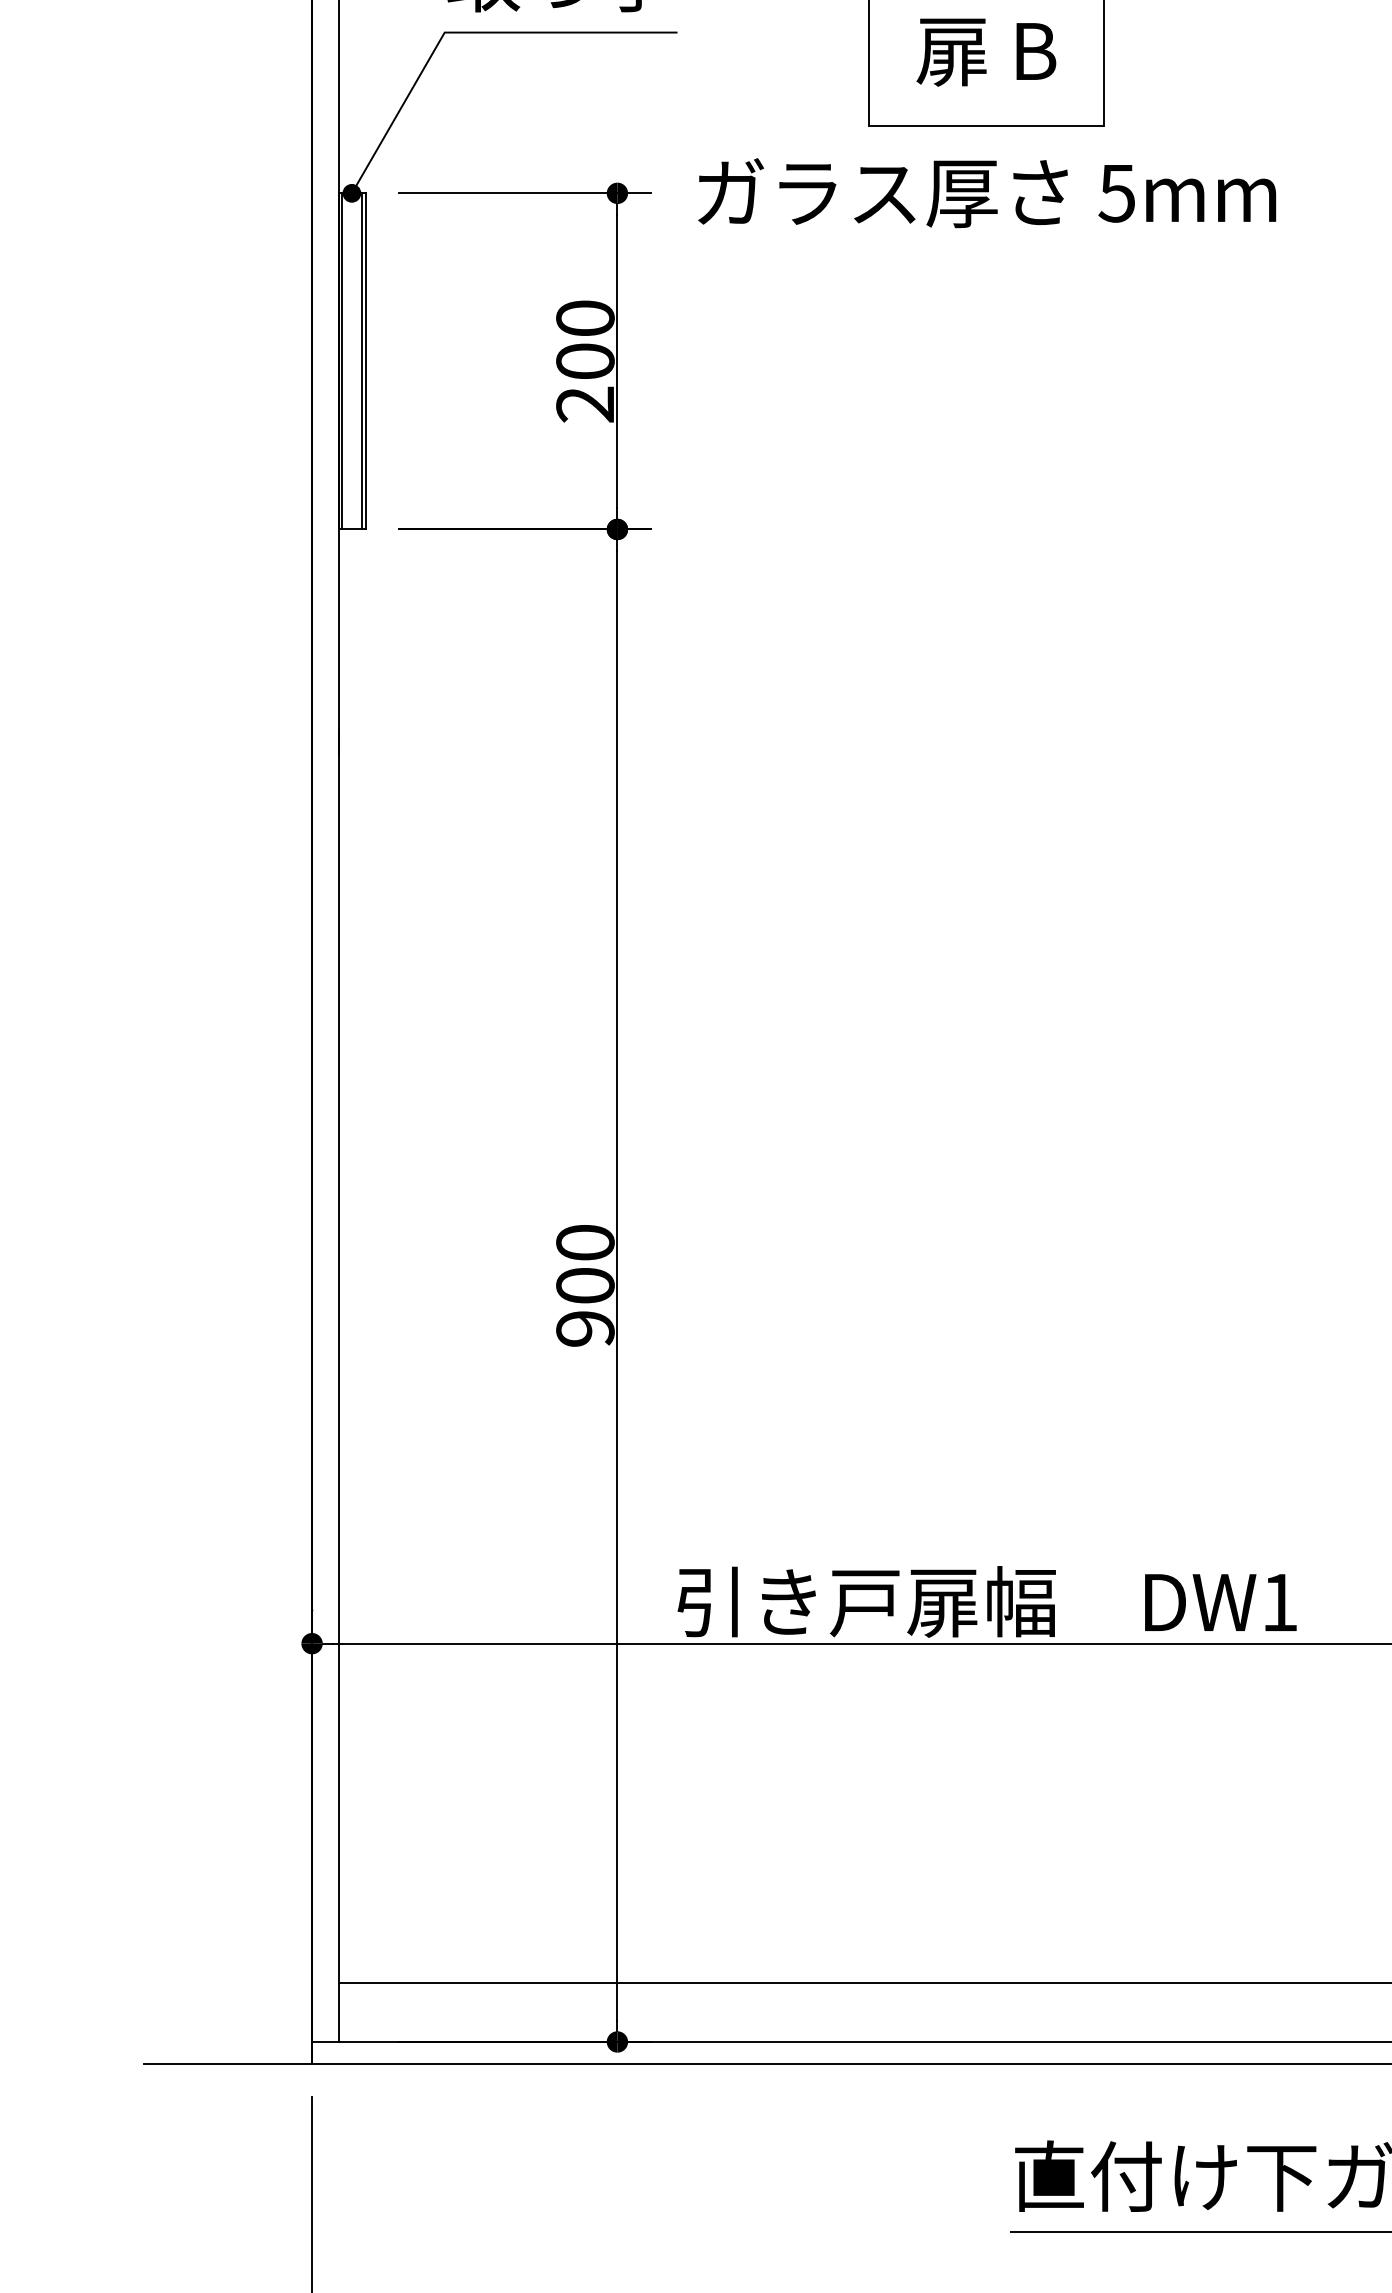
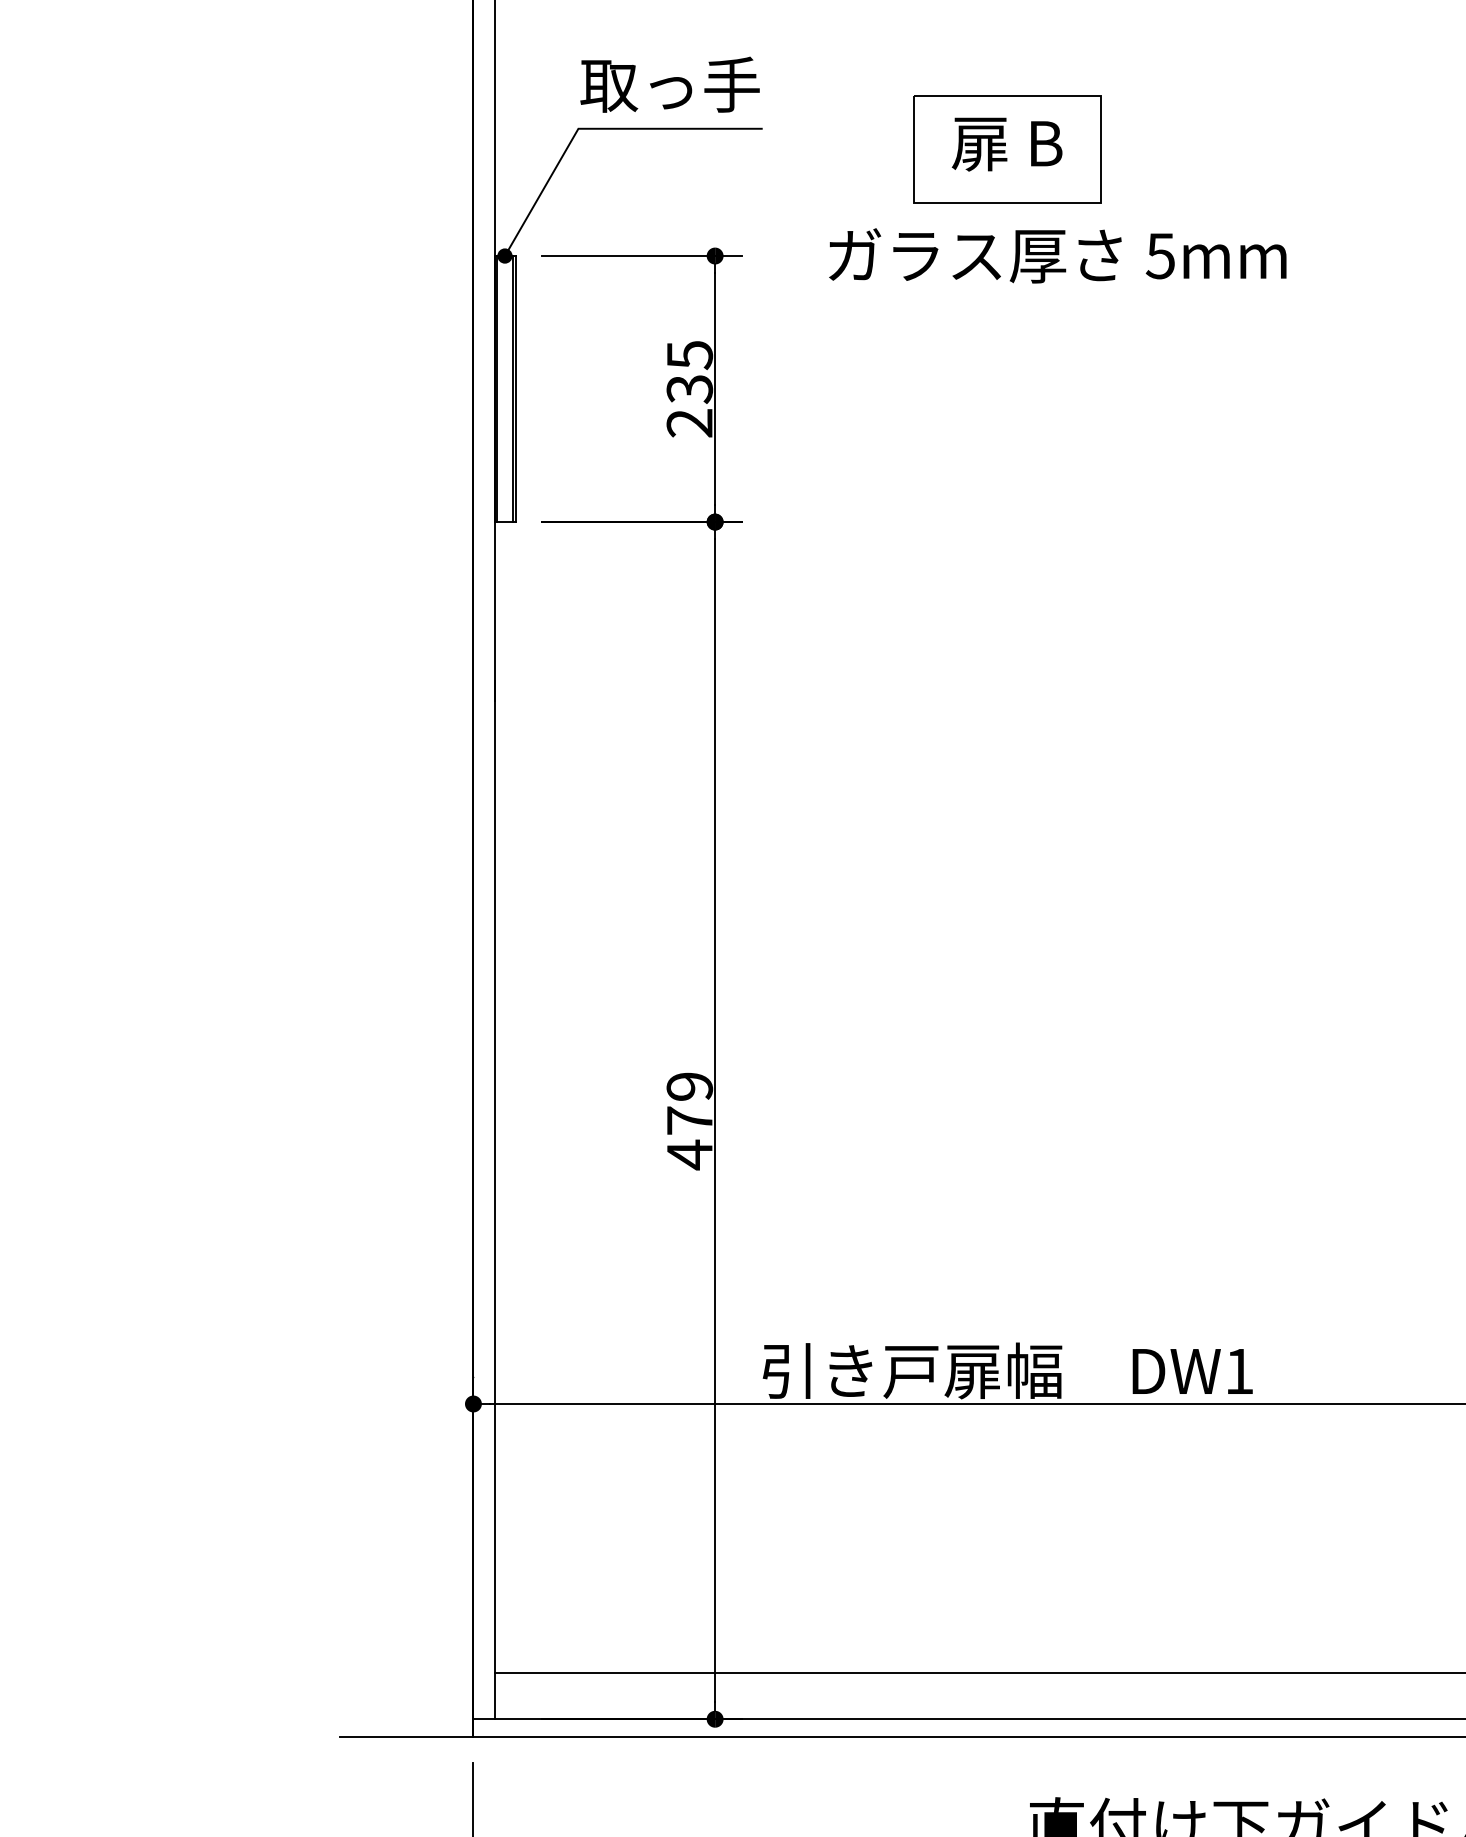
text: (986, 192) -> (1057, 255), moved
text: (585, 340) -> (689, 372), 200 -> 235
text: (585, 1286) -> (689, 1121), 900 -> 479

